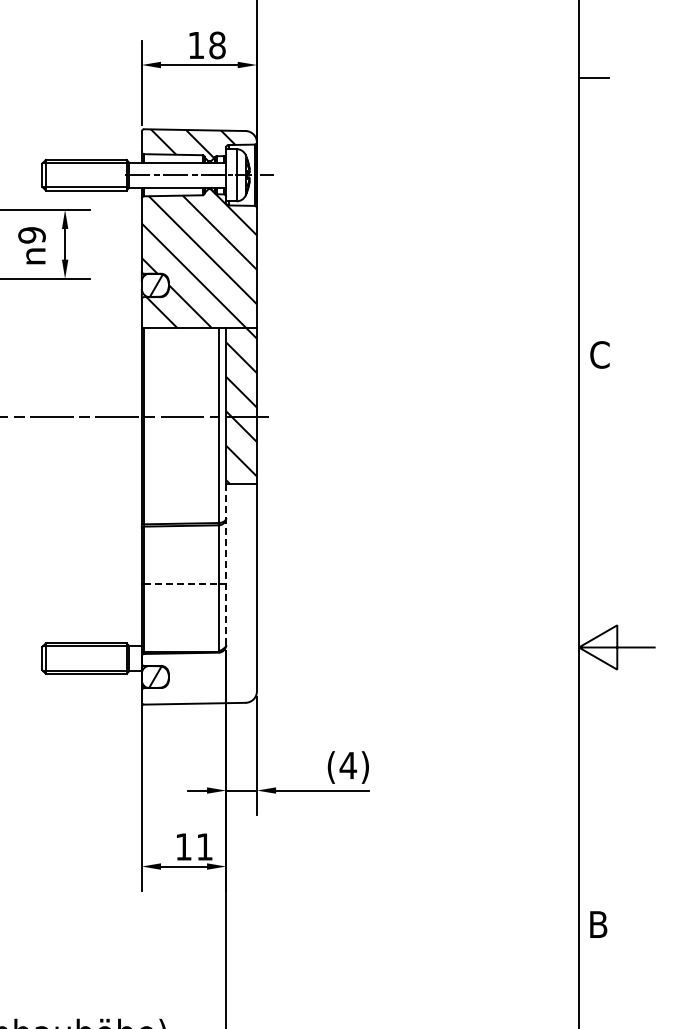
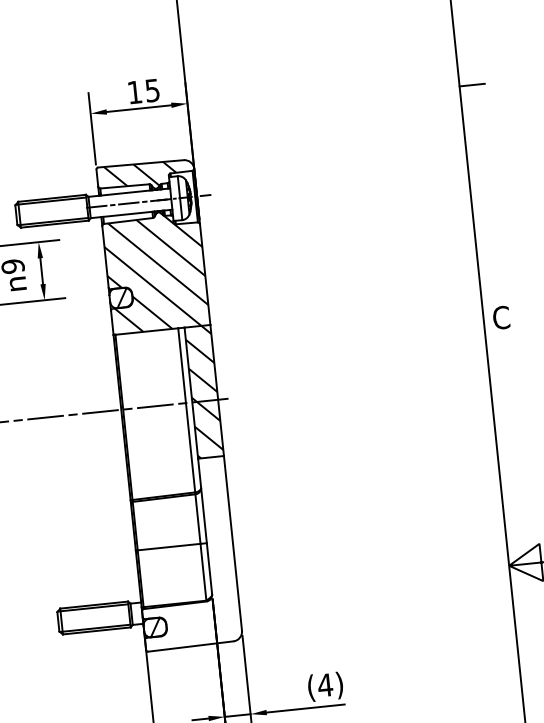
text: (217, 45) -> (152, 90), 18 -> 15
line: (226, 564) -> (205, 526), dashed -> solid
line: (181, 584) -> (169, 547), dashed -> solid

